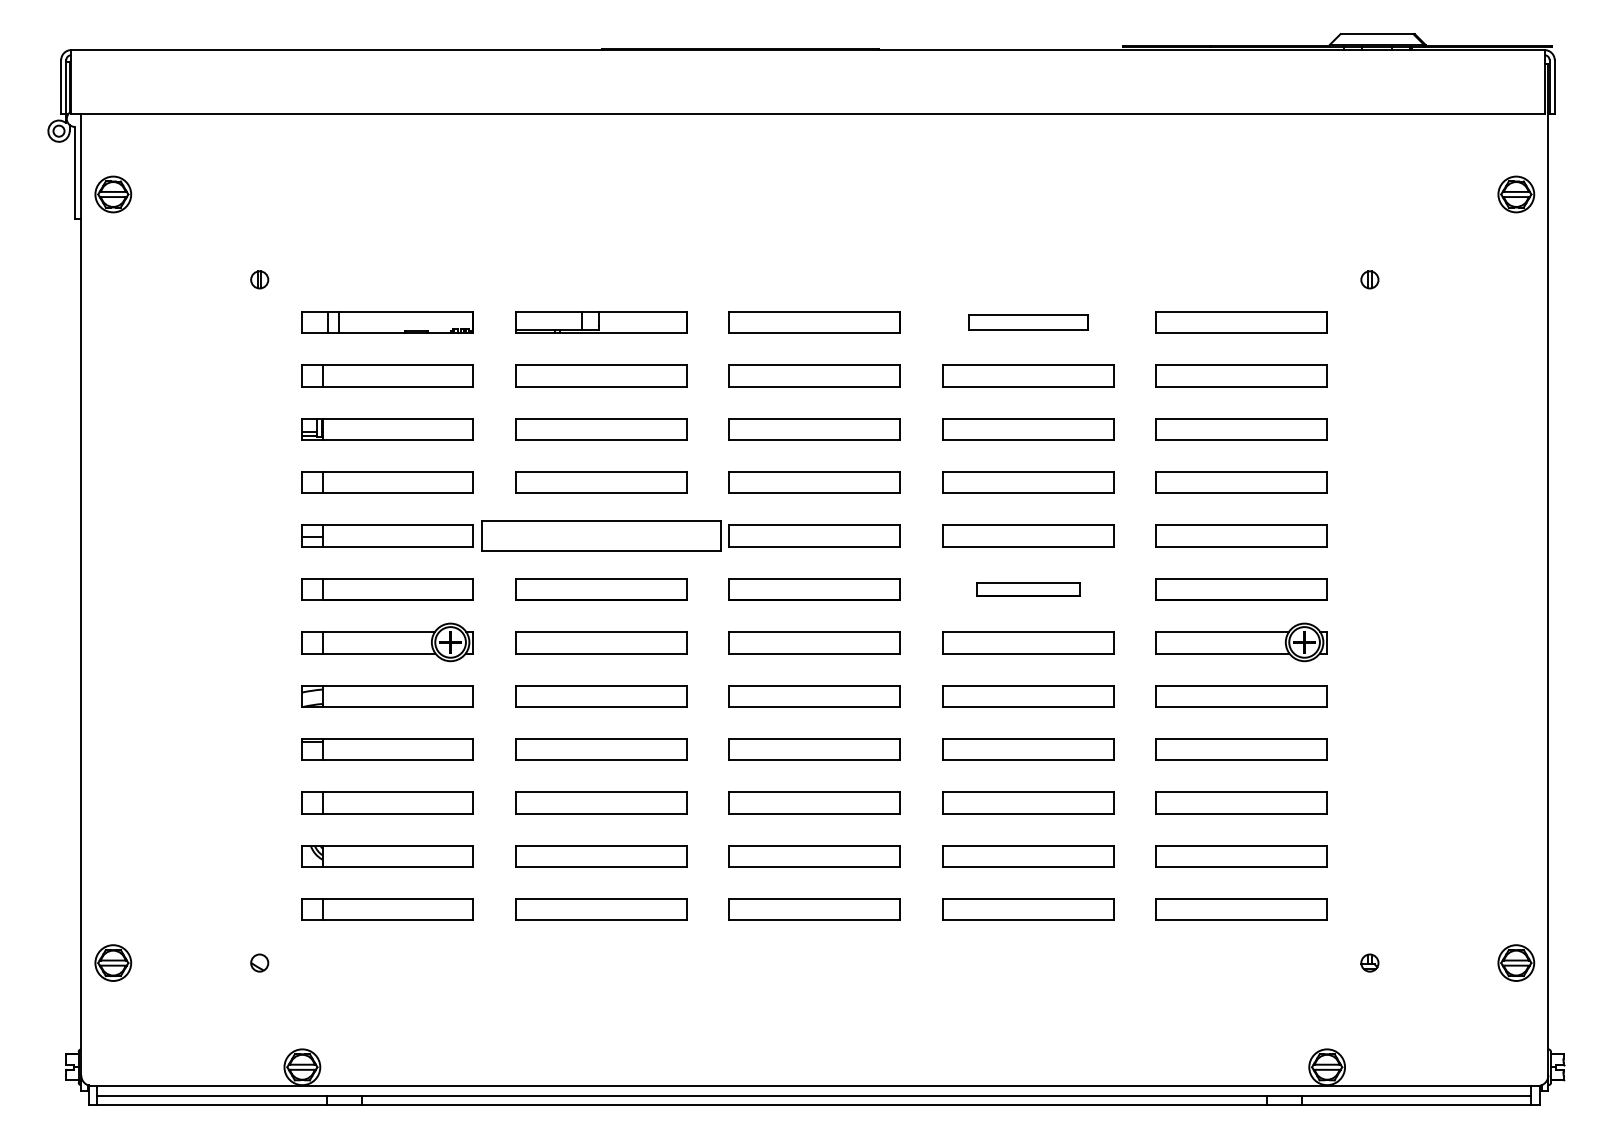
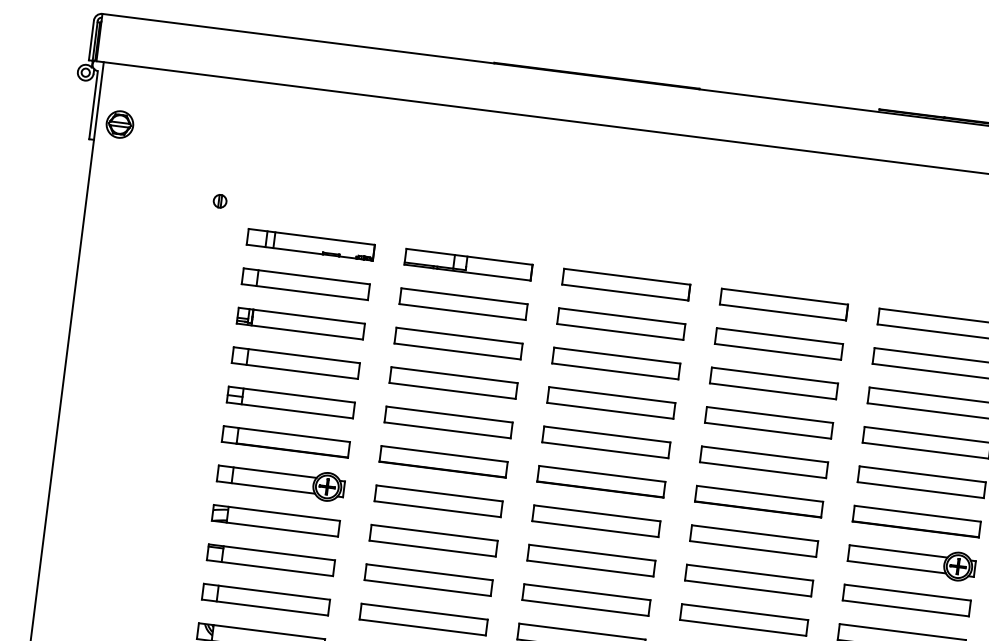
part: (1028, 322) -> (784, 304), size x1.43
part: (601, 535) -> (448, 422), size x0.71
part: (1028, 589) -> (759, 501), size x1.67

